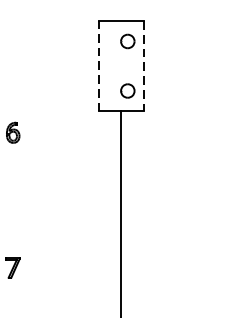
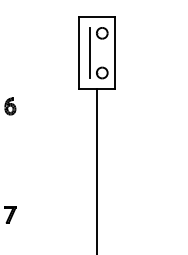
line: (98, 65) -> (78, 52), dashed -> solid
line: (111, 65) -> (89, 52), added
line: (143, 66) -> (114, 53), dashed -> solid

